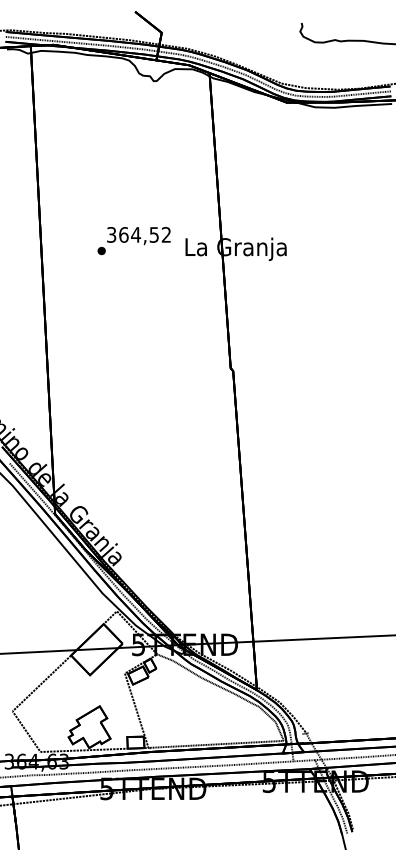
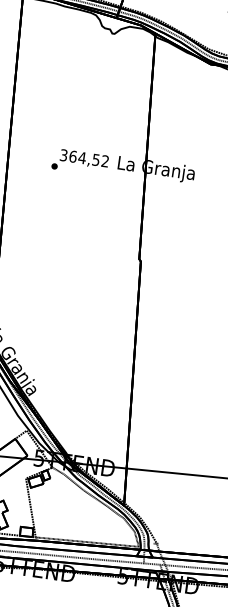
text: (133, 241) -> (79, 162), moved

